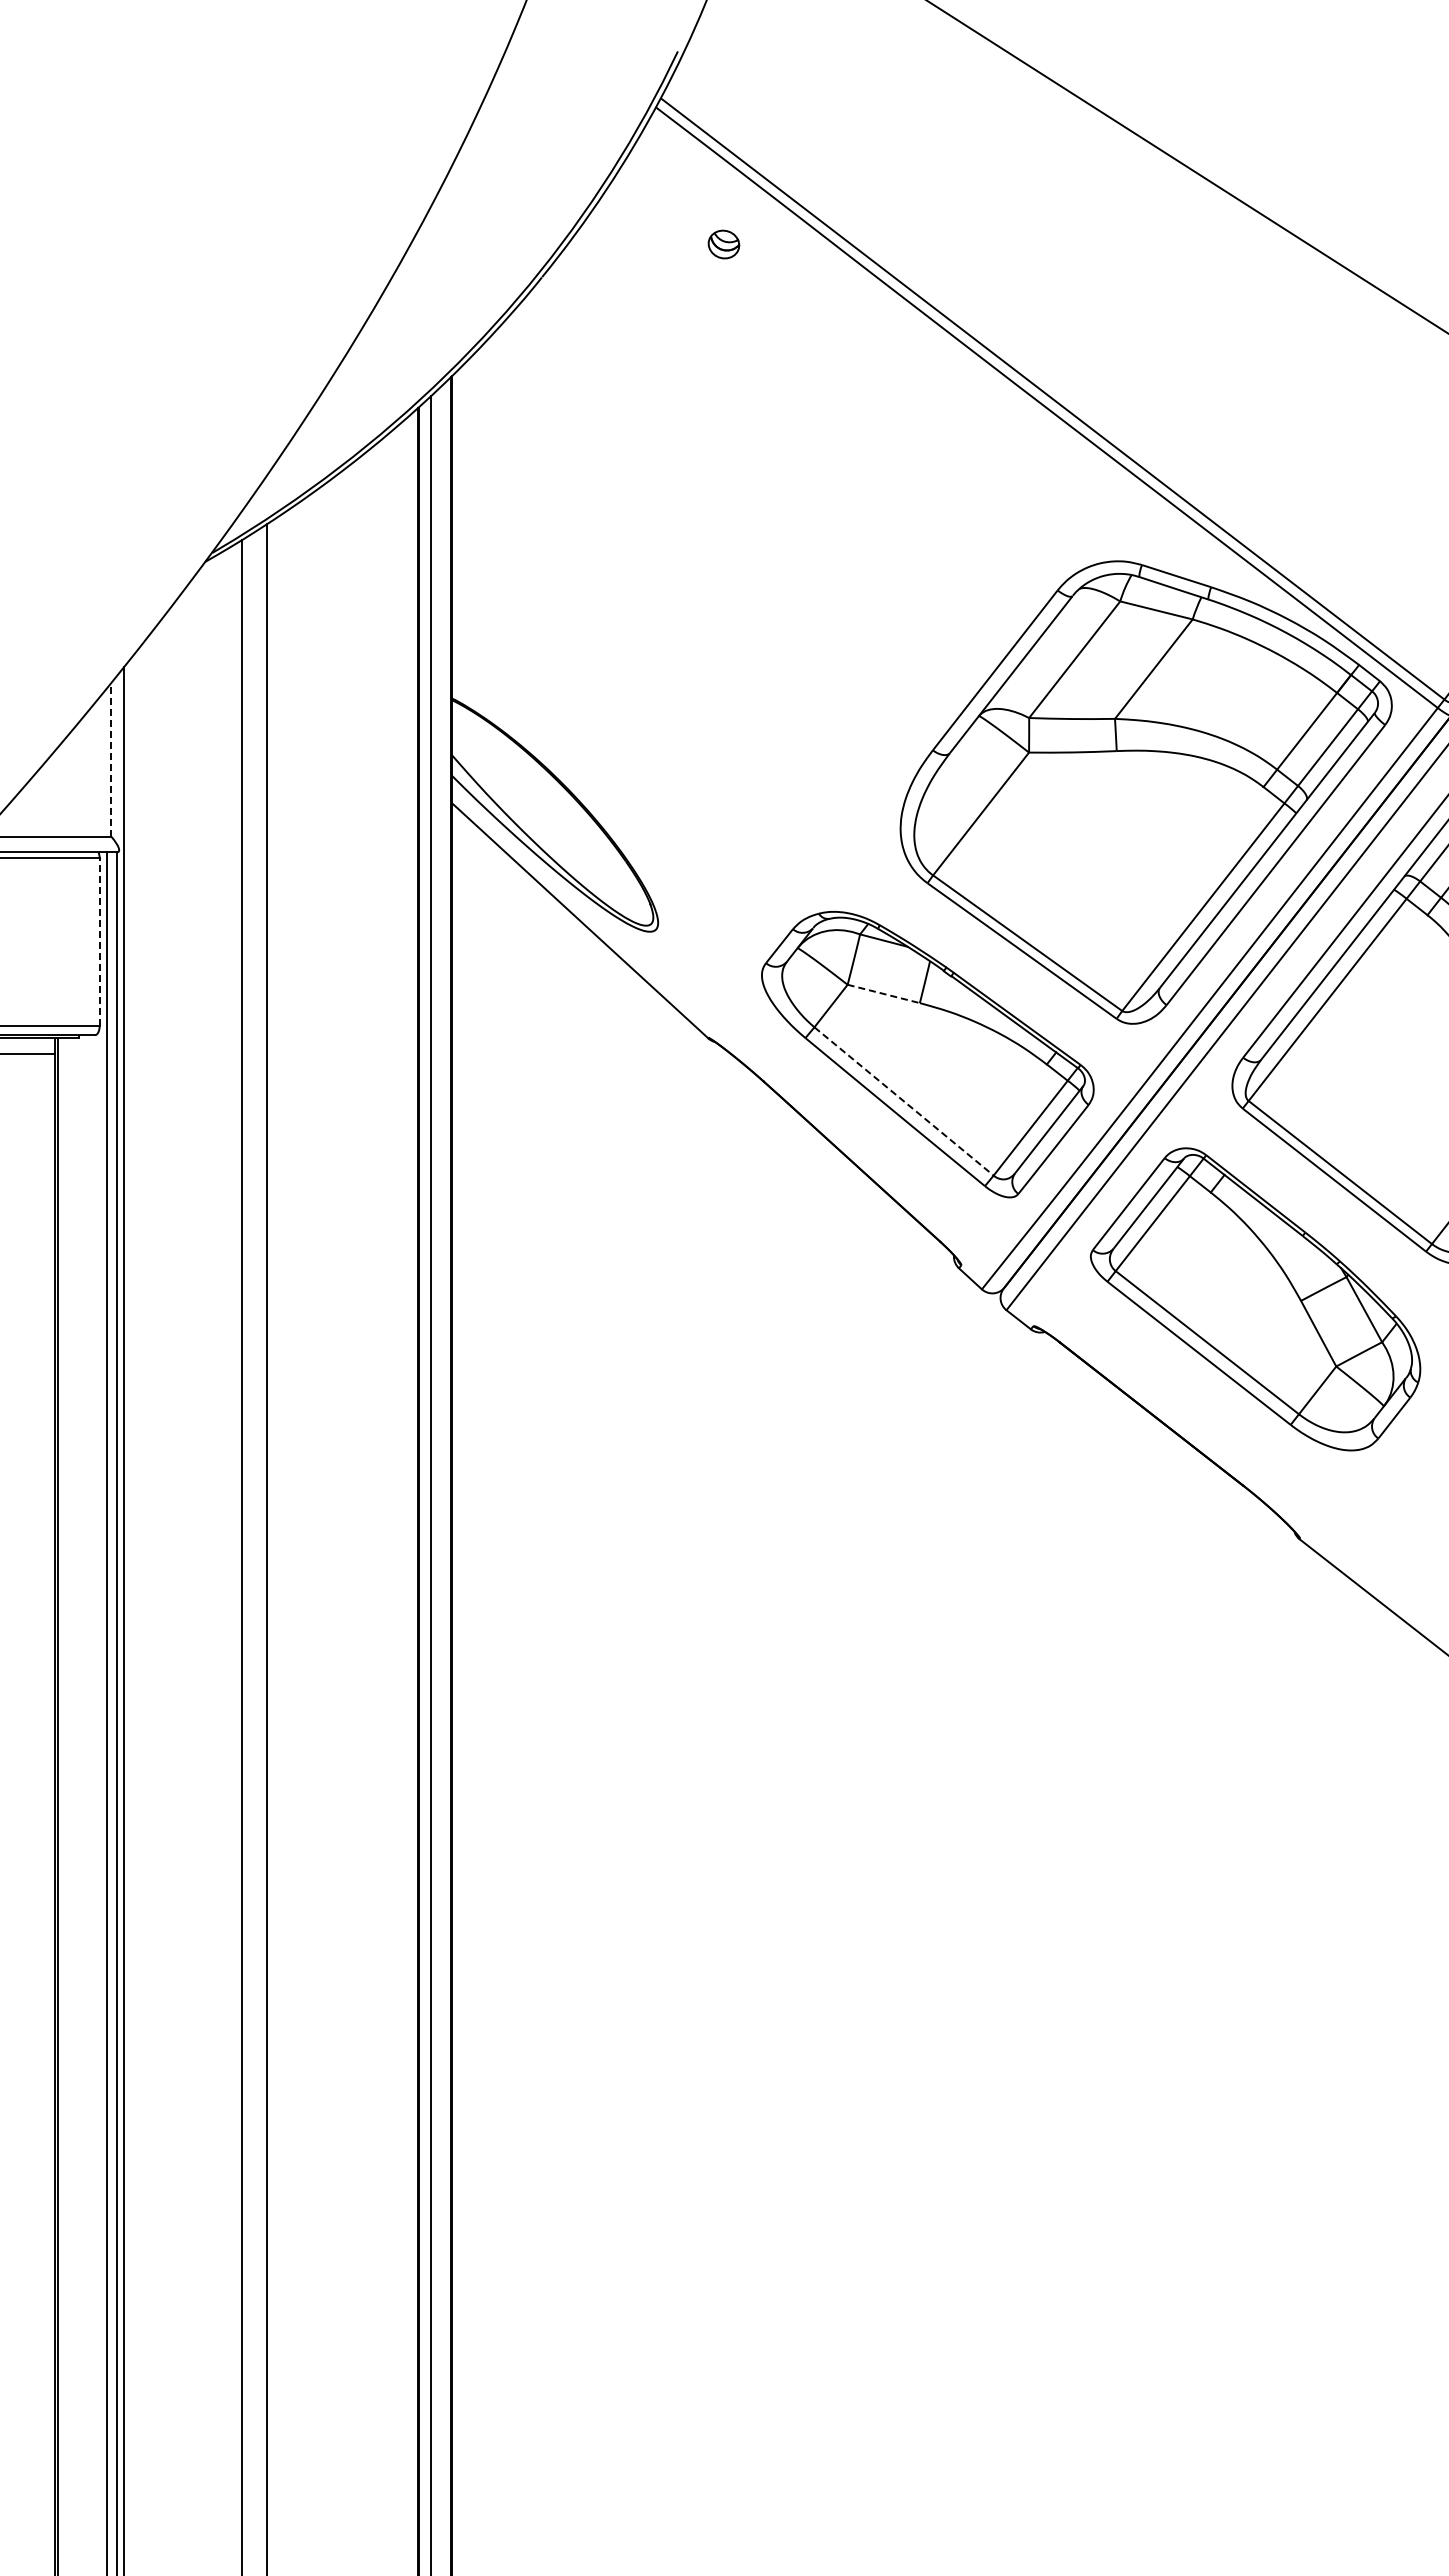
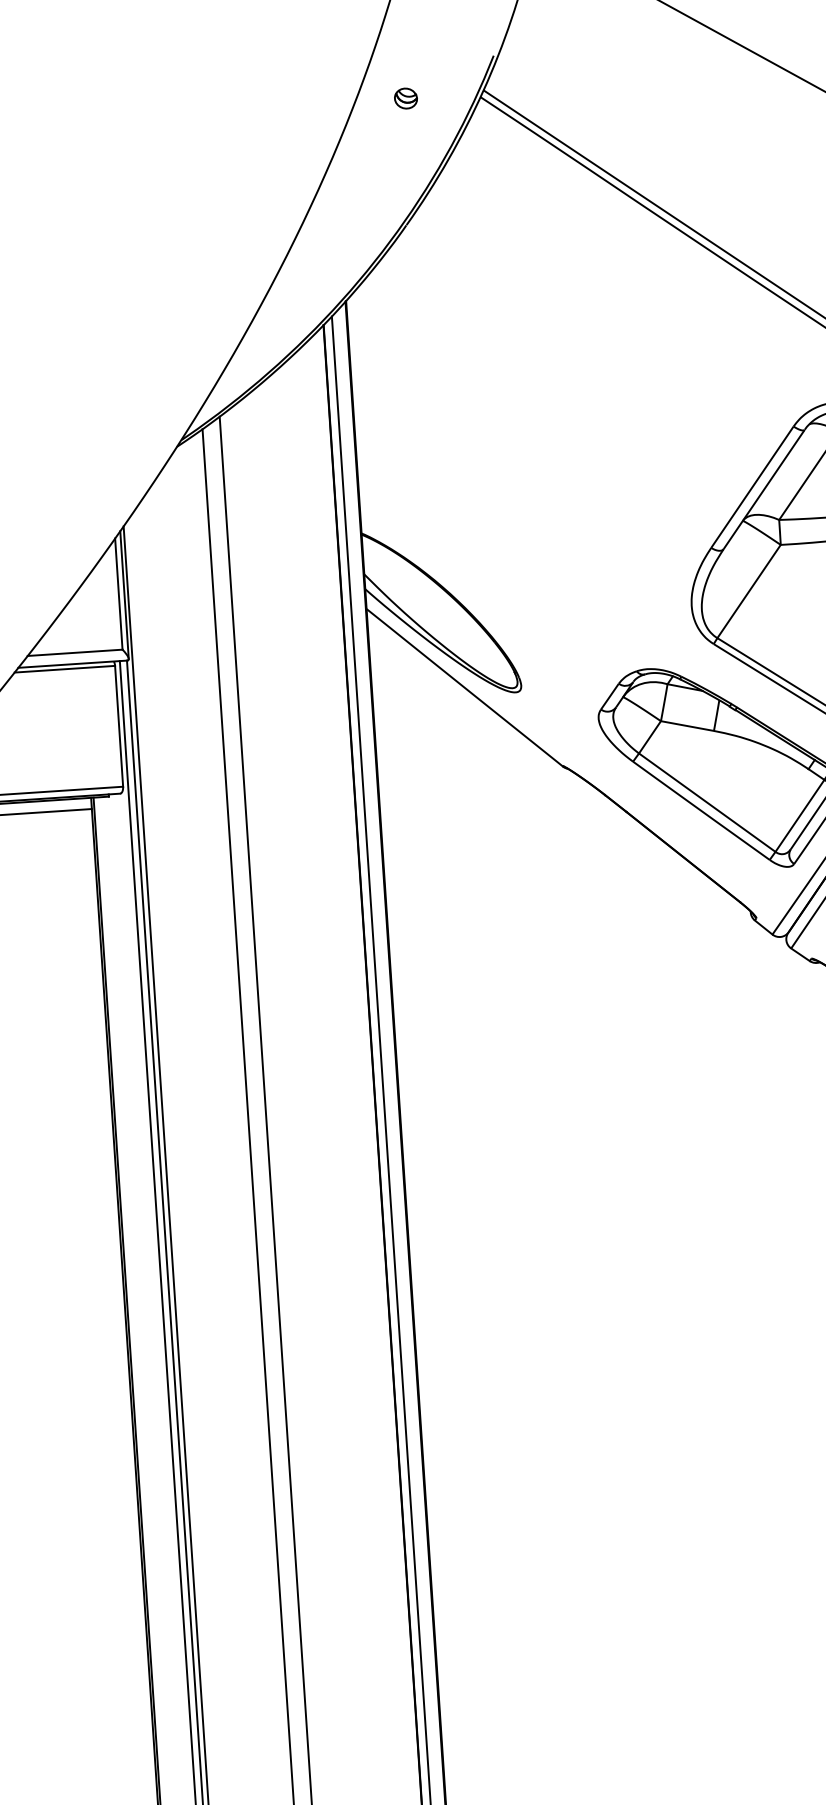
part: (723, 244) -> (405, 98), moved
line: (111, 759) -> (118, 593), dashed -> solid
line: (119, 761) -> (124, 594), added
line: (99, 942) -> (118, 726), dashed -> solid
line: (884, 994) -> (688, 726), dashed -> solid
line: (904, 1101) -> (707, 802), dashed -> solid

